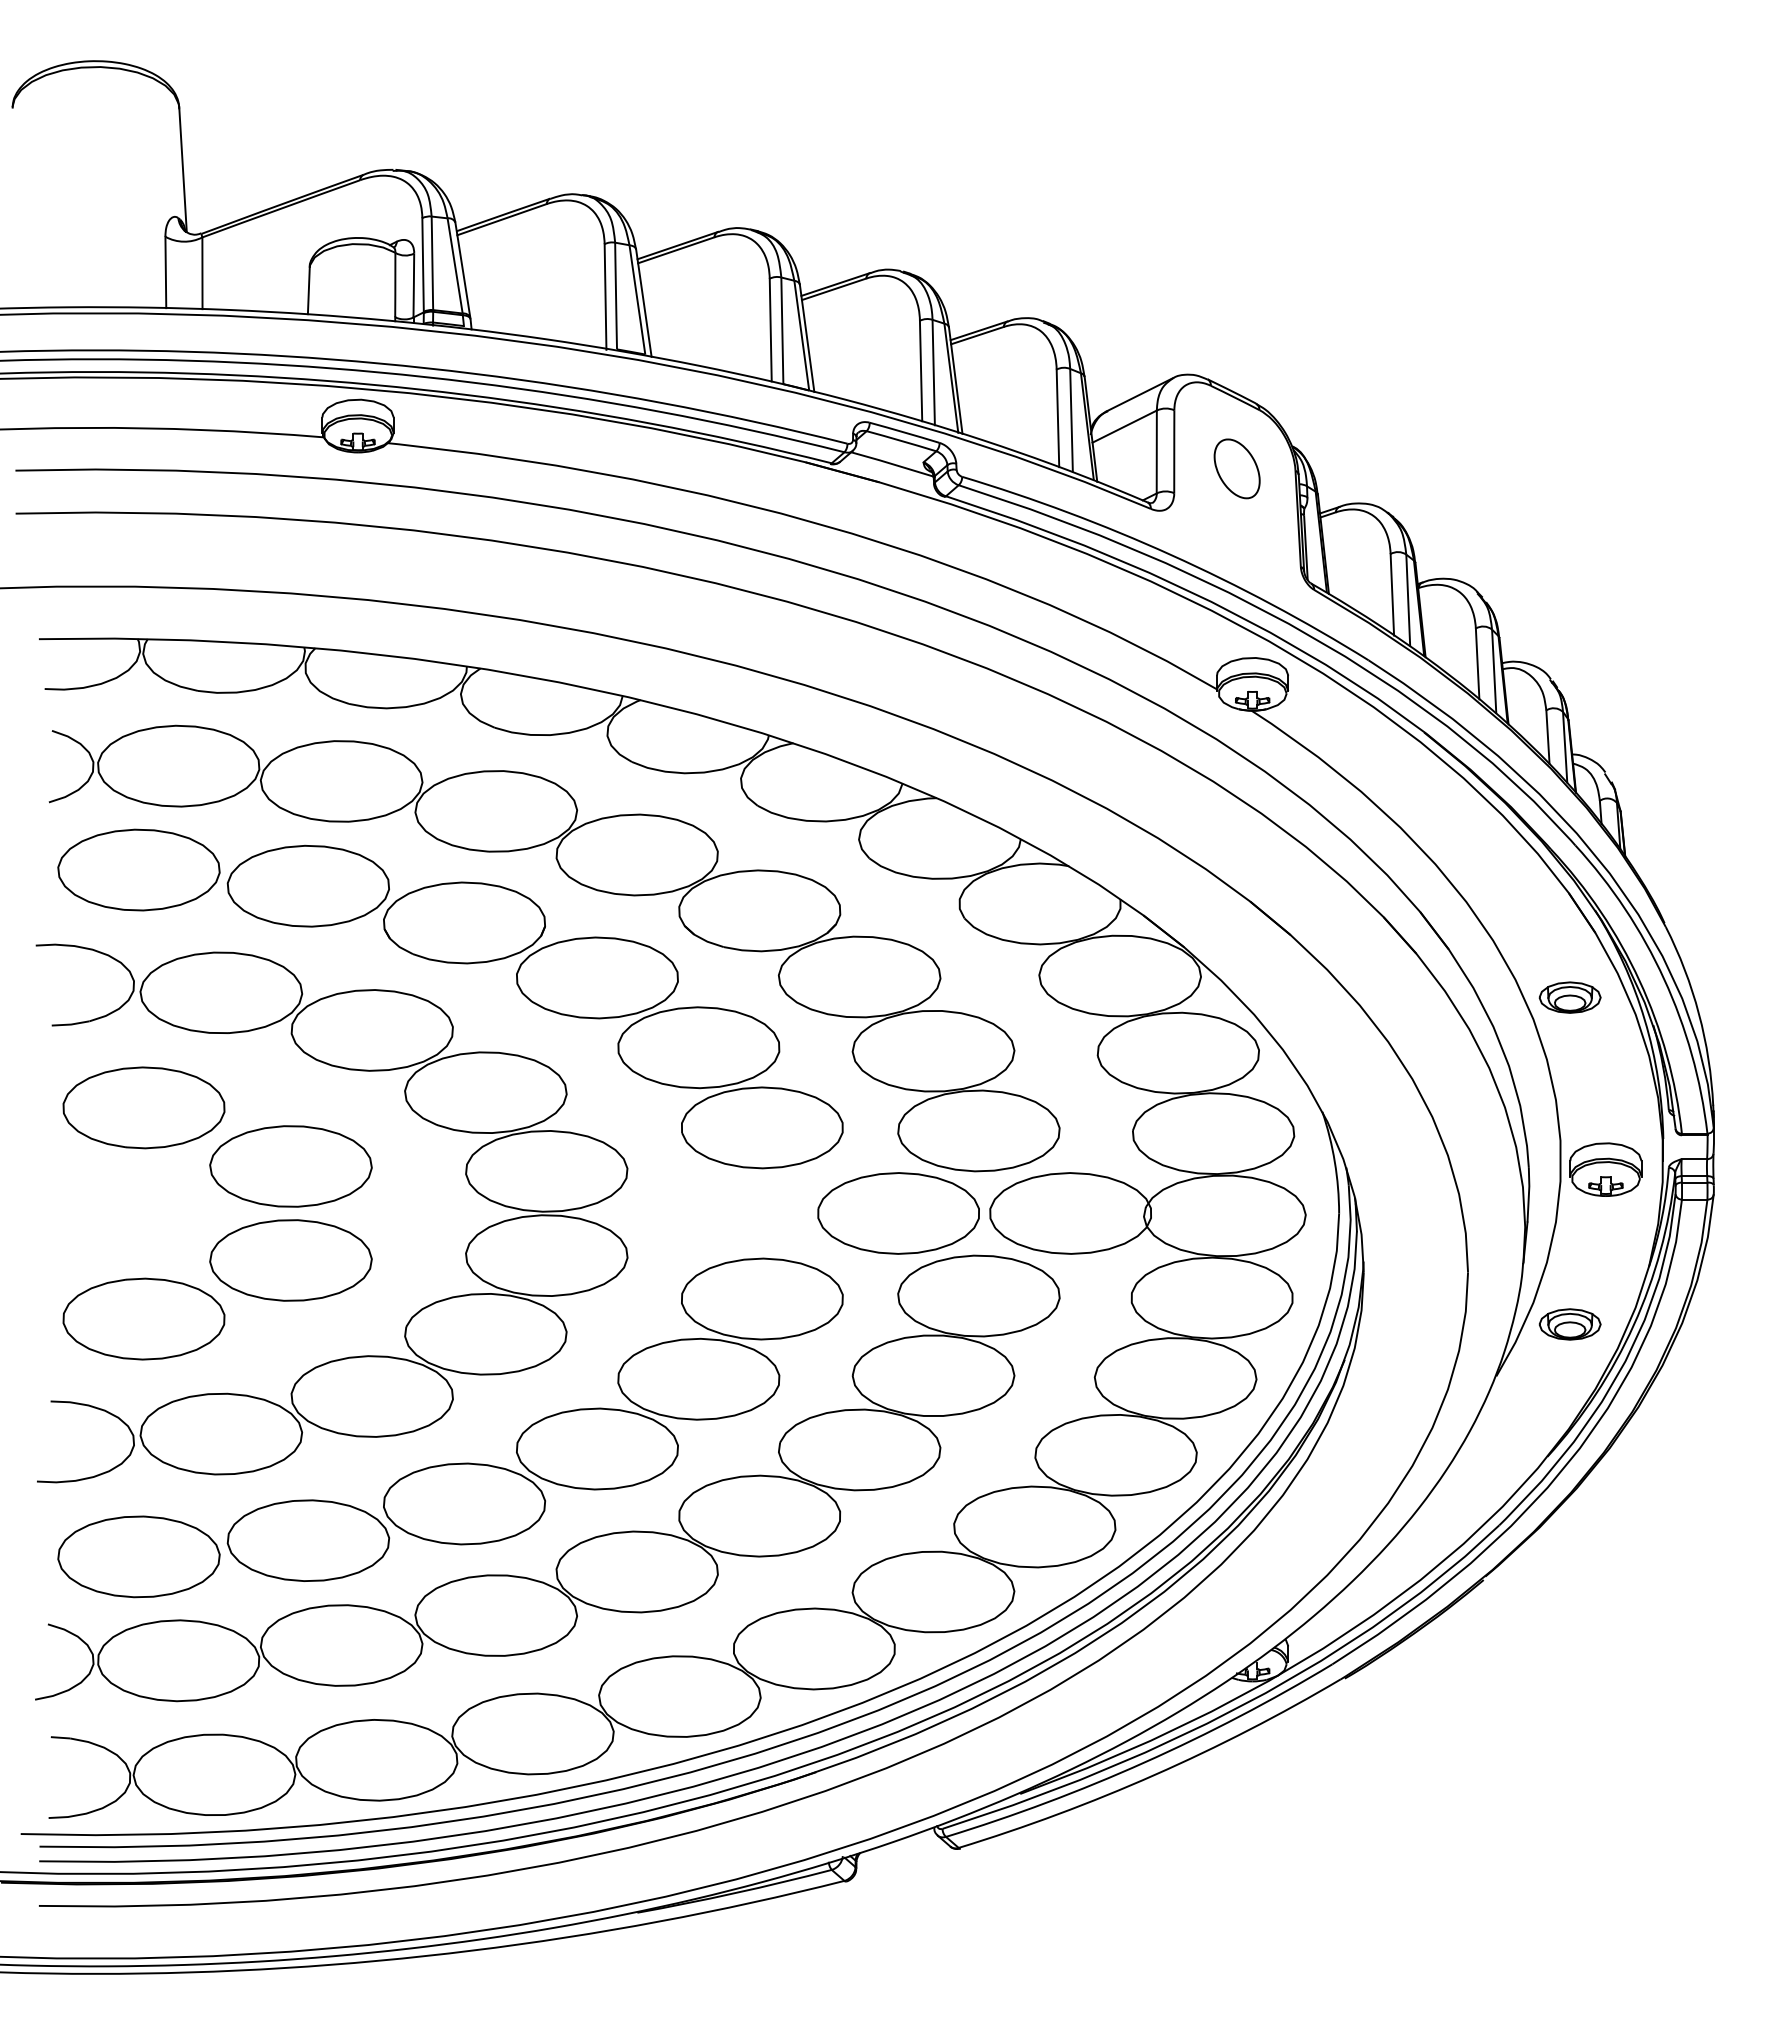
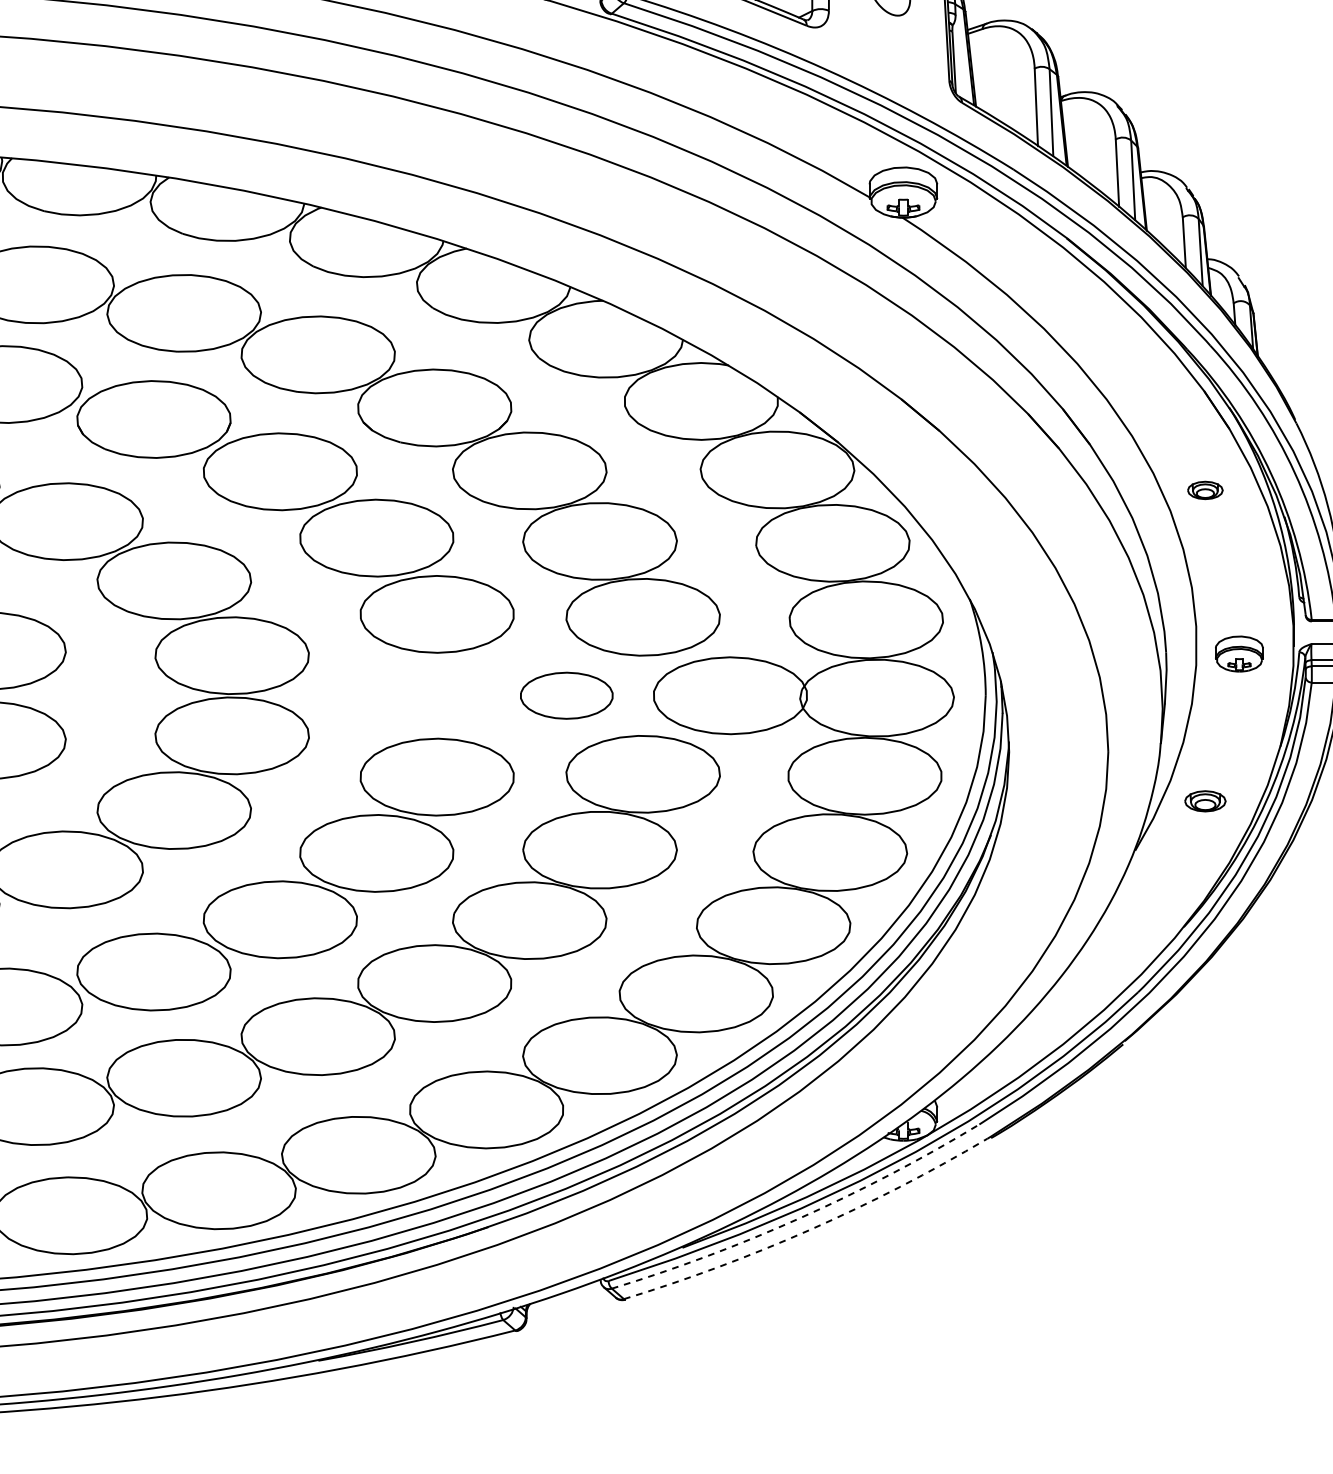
part: (1569, 997) -> (1204, 490), size x0.6
part: (1605, 1169) -> (1239, 653), size x0.7
part: (898, 1213) -> (566, 695), size x0.6
part: (1569, 1324) -> (1204, 801), size x0.7
arc: (1144, 1762) -> (800, 1217), solid -> dashed
arc: (1154, 1774) -> (810, 1229), solid -> dashed

